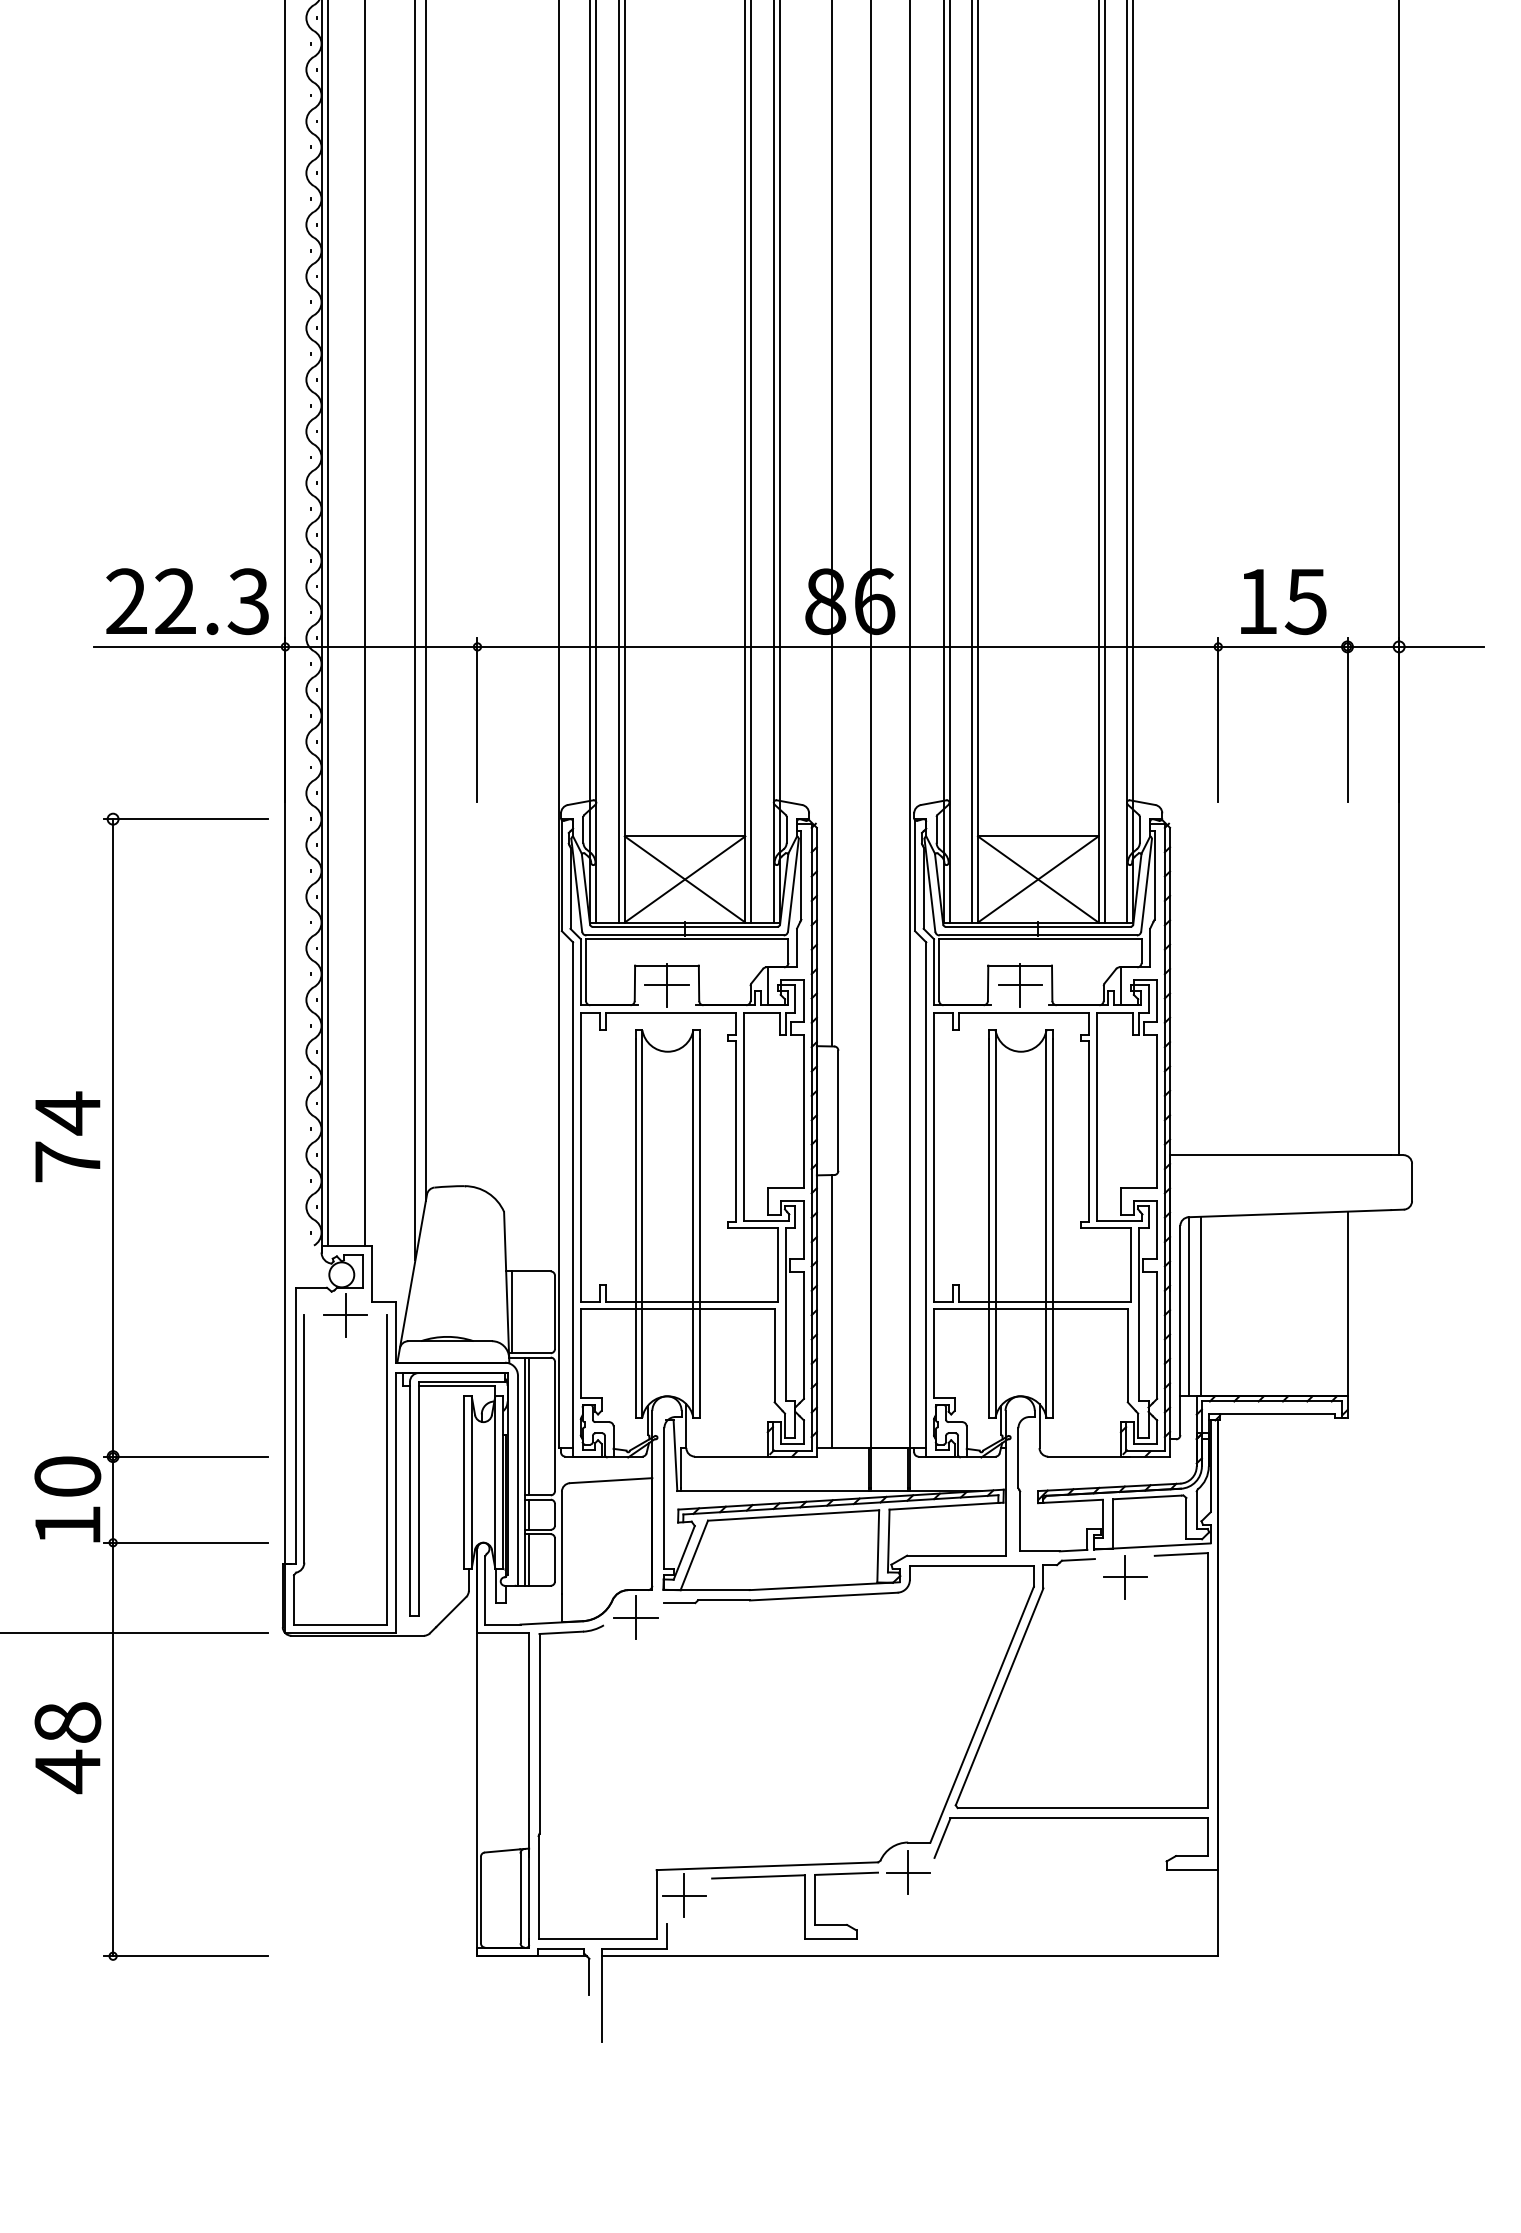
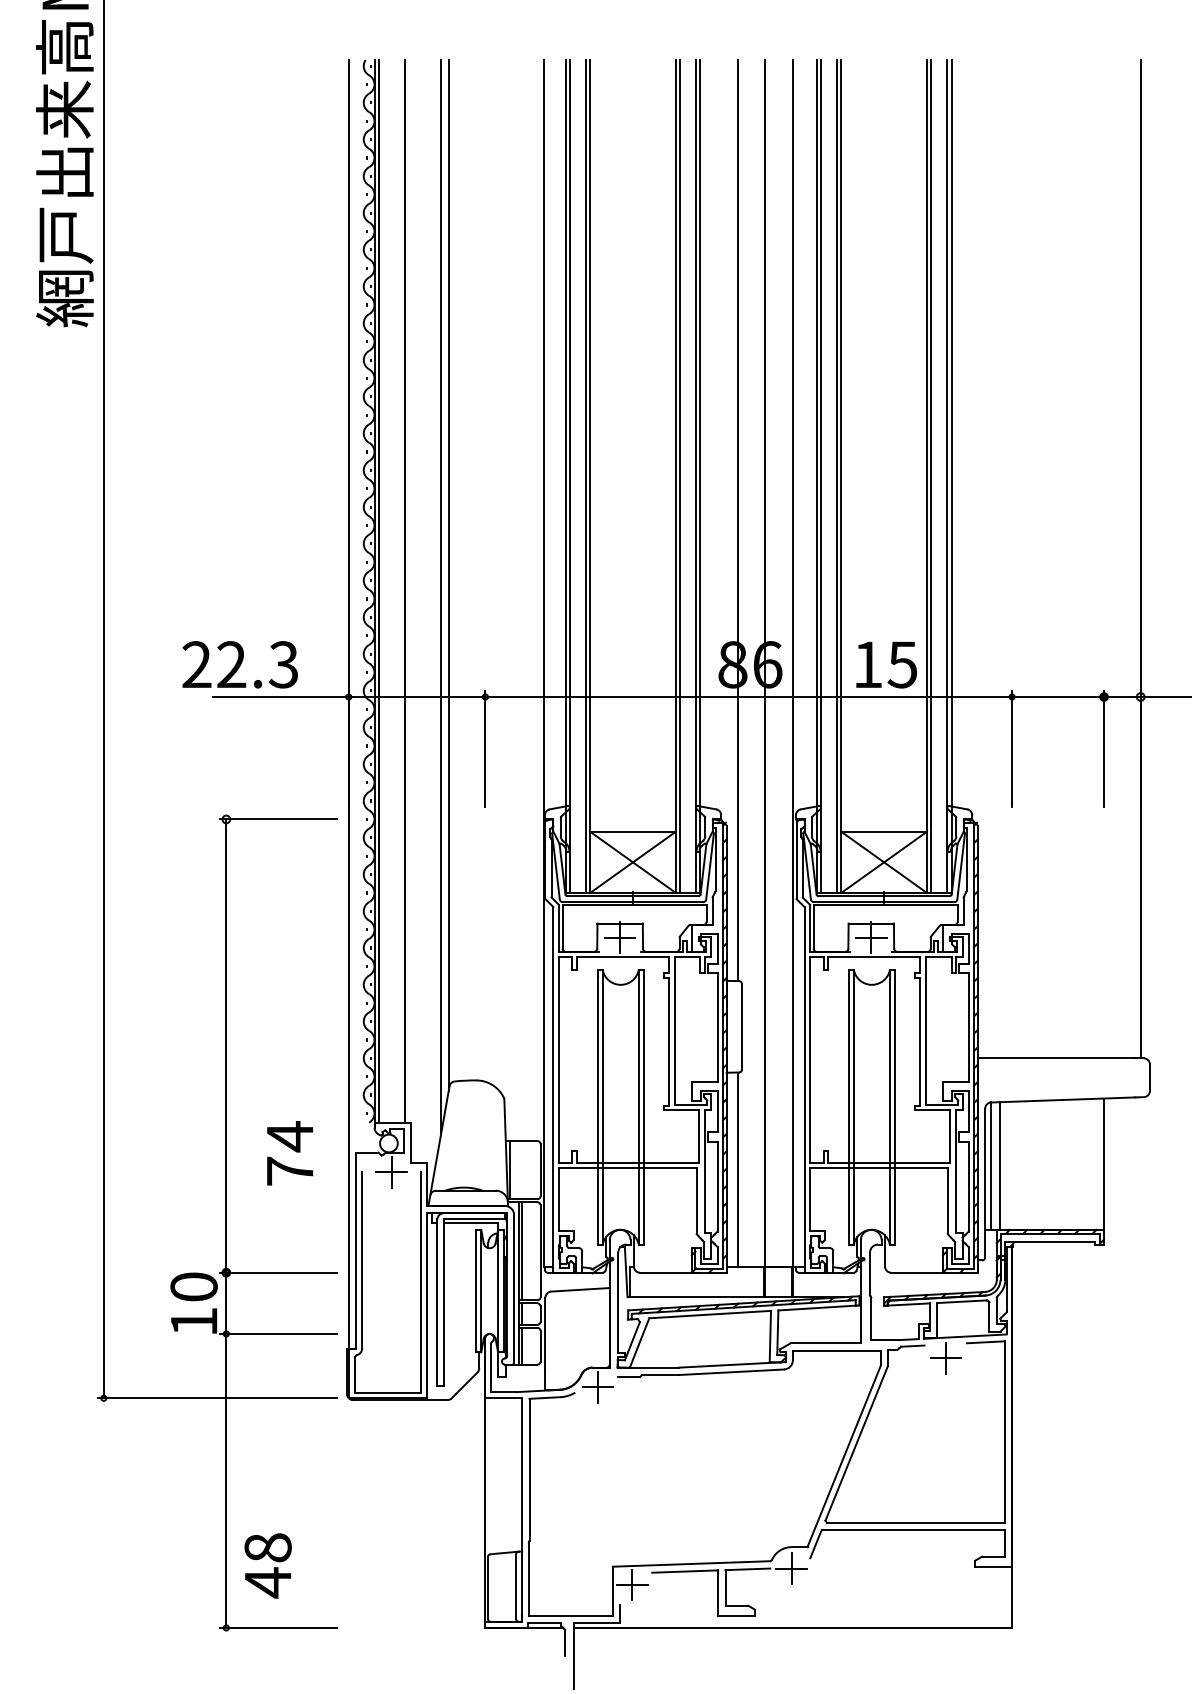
text: (186, 601) -> (239, 664), moved
text: (1283, 601) -> (886, 664), moved
text: (68, 1137) -> (290, 1153), moved
text: (66, 1747) -> (267, 1565), moved

